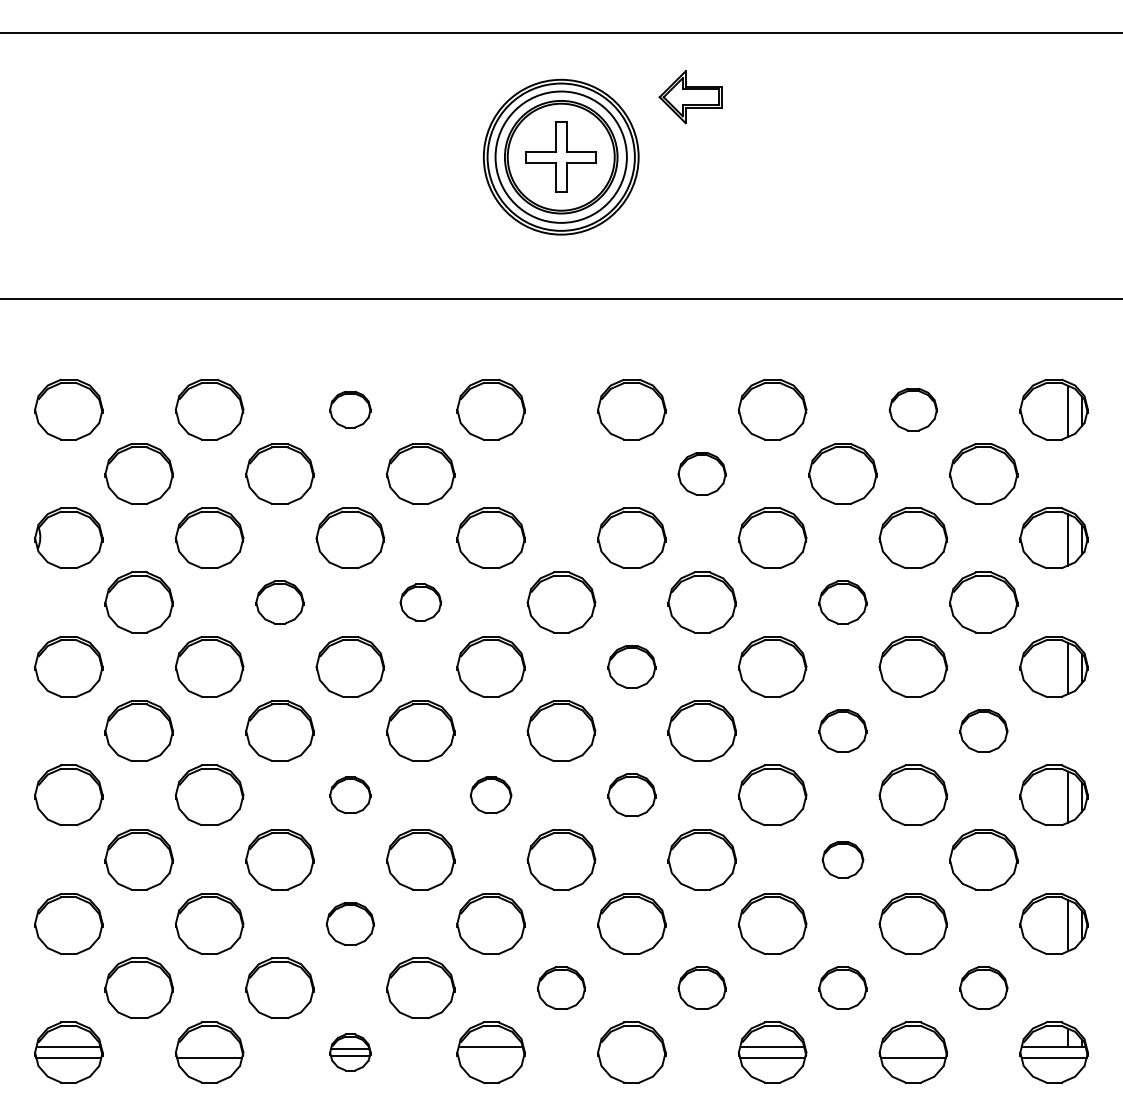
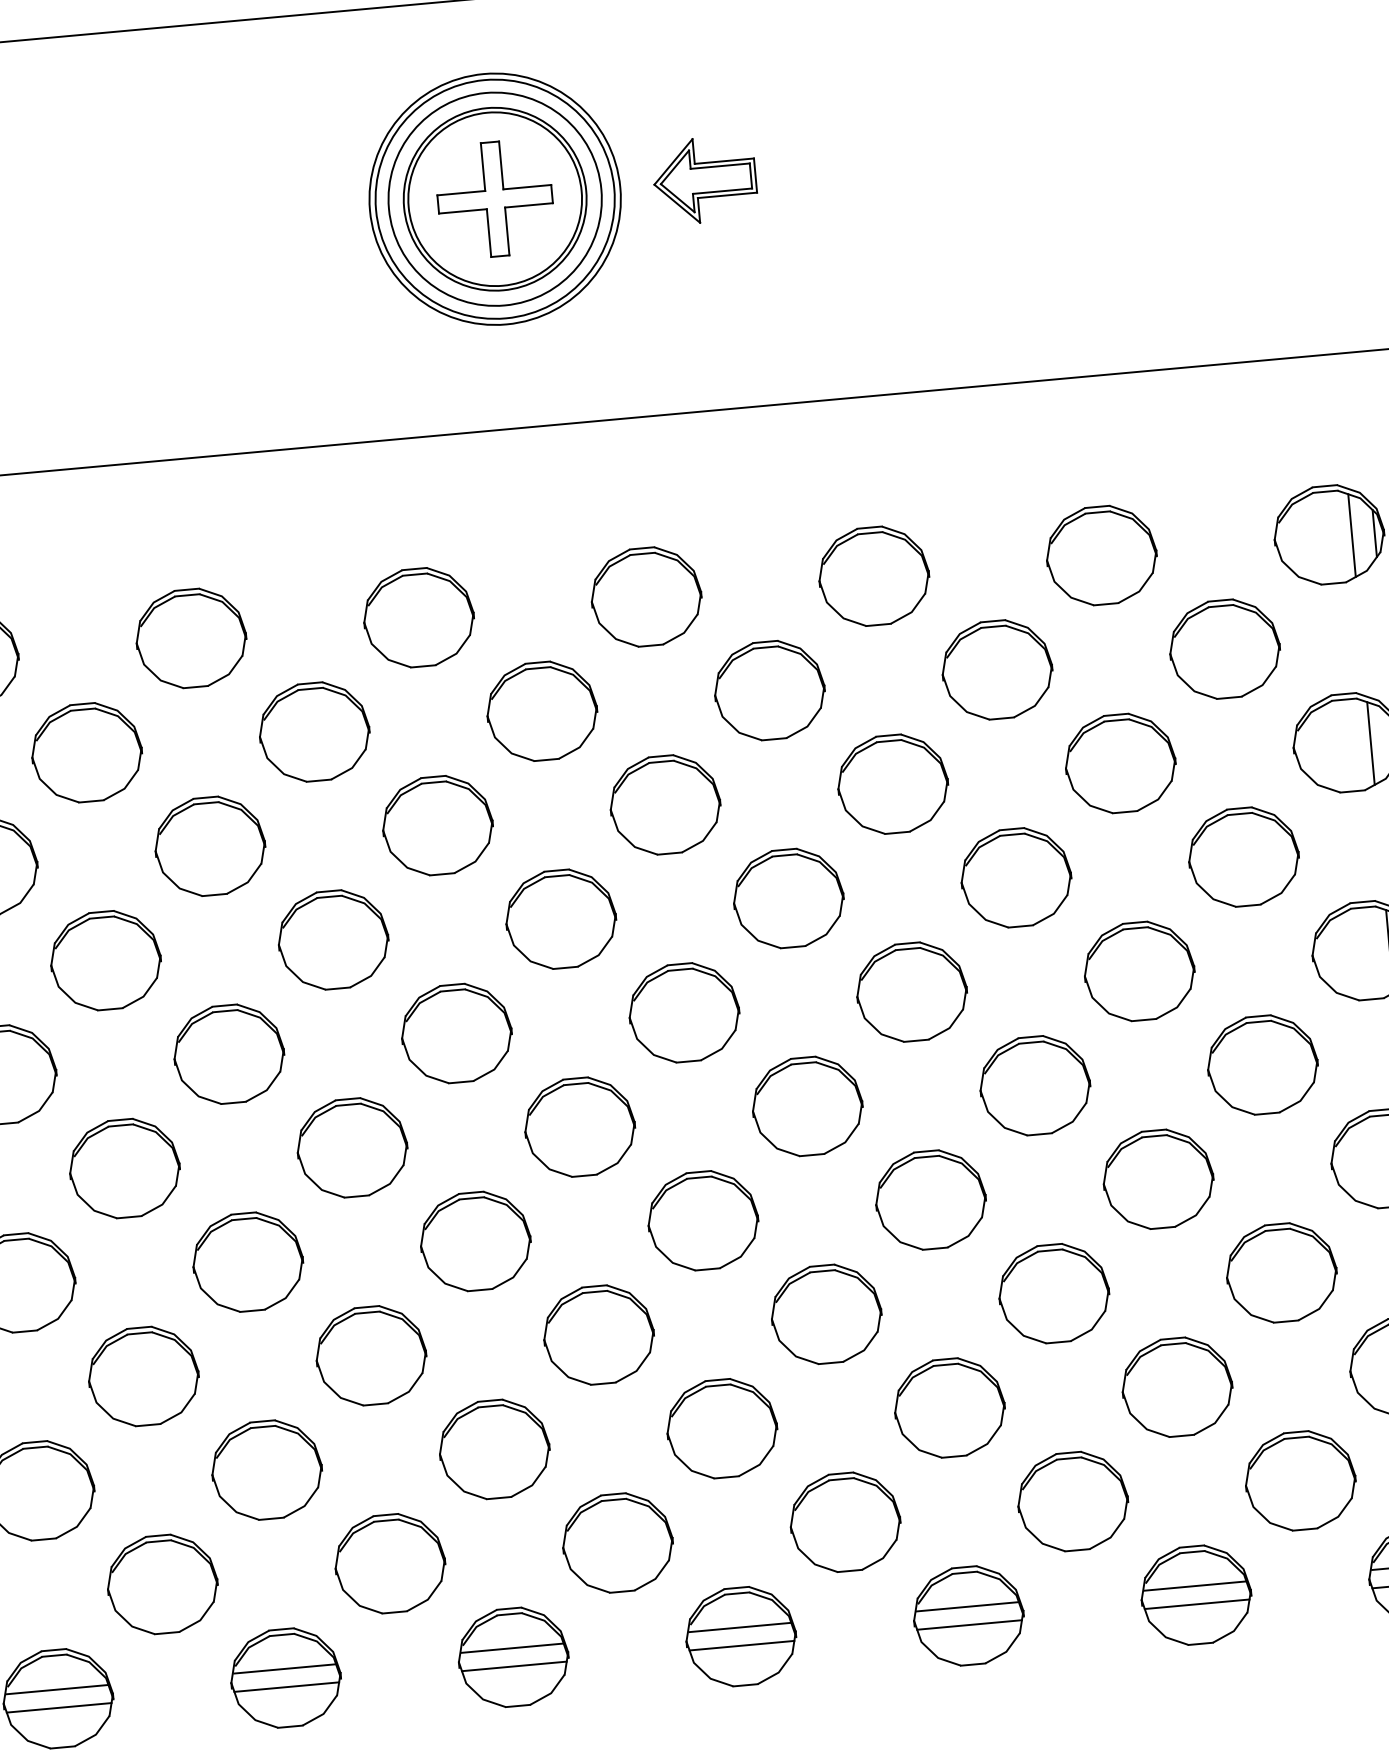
part: (690, 97) -> (704, 180), moved
part: (350, 409) -> (191, 638), size x1.67
part: (913, 409) -> (1101, 555), size x1.43
part: (561, 473) -> (542, 710), added
part: (701, 473) -> (768, 690), size x1.43
part: (279, 602) -> (105, 960), size x1.43
part: (420, 602) -> (333, 939), size x1.67
part: (842, 602) -> (1015, 877), size x1.43
part: (631, 666) -> (683, 1012), size x1.43
part: (842, 730) -> (1034, 1084), size x1.43
part: (983, 730) -> (1262, 1064), size x1.43
part: (350, 795) -> (248, 1262), size x1.67
part: (490, 795) -> (474, 1241), size x1.67
part: (631, 795) -> (702, 1221), size x1.43
part: (842, 859) -> (1053, 1293), size x1.67
part: (350, 923) -> (267, 1469), size x1.43
part: (561, 987) -> (617, 1541), size x1.43
part: (701, 987) -> (844, 1521), size x1.43
part: (842, 987) -> (1072, 1500), size x1.43
part: (983, 987) -> (1300, 1479), size x1.43
line: (209, 1046) -> (57, 1688), added
line: (631, 1046) -> (739, 1626), added
line: (912, 1046) -> (1194, 1585), added
part: (350, 1052) -> (286, 1677), size x1.67
line: (490, 1058) -> (513, 1667), added
line: (631, 1058) -> (741, 1646), added

